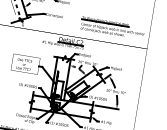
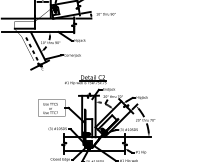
part: (112, 28) -> (131, 58), removed

